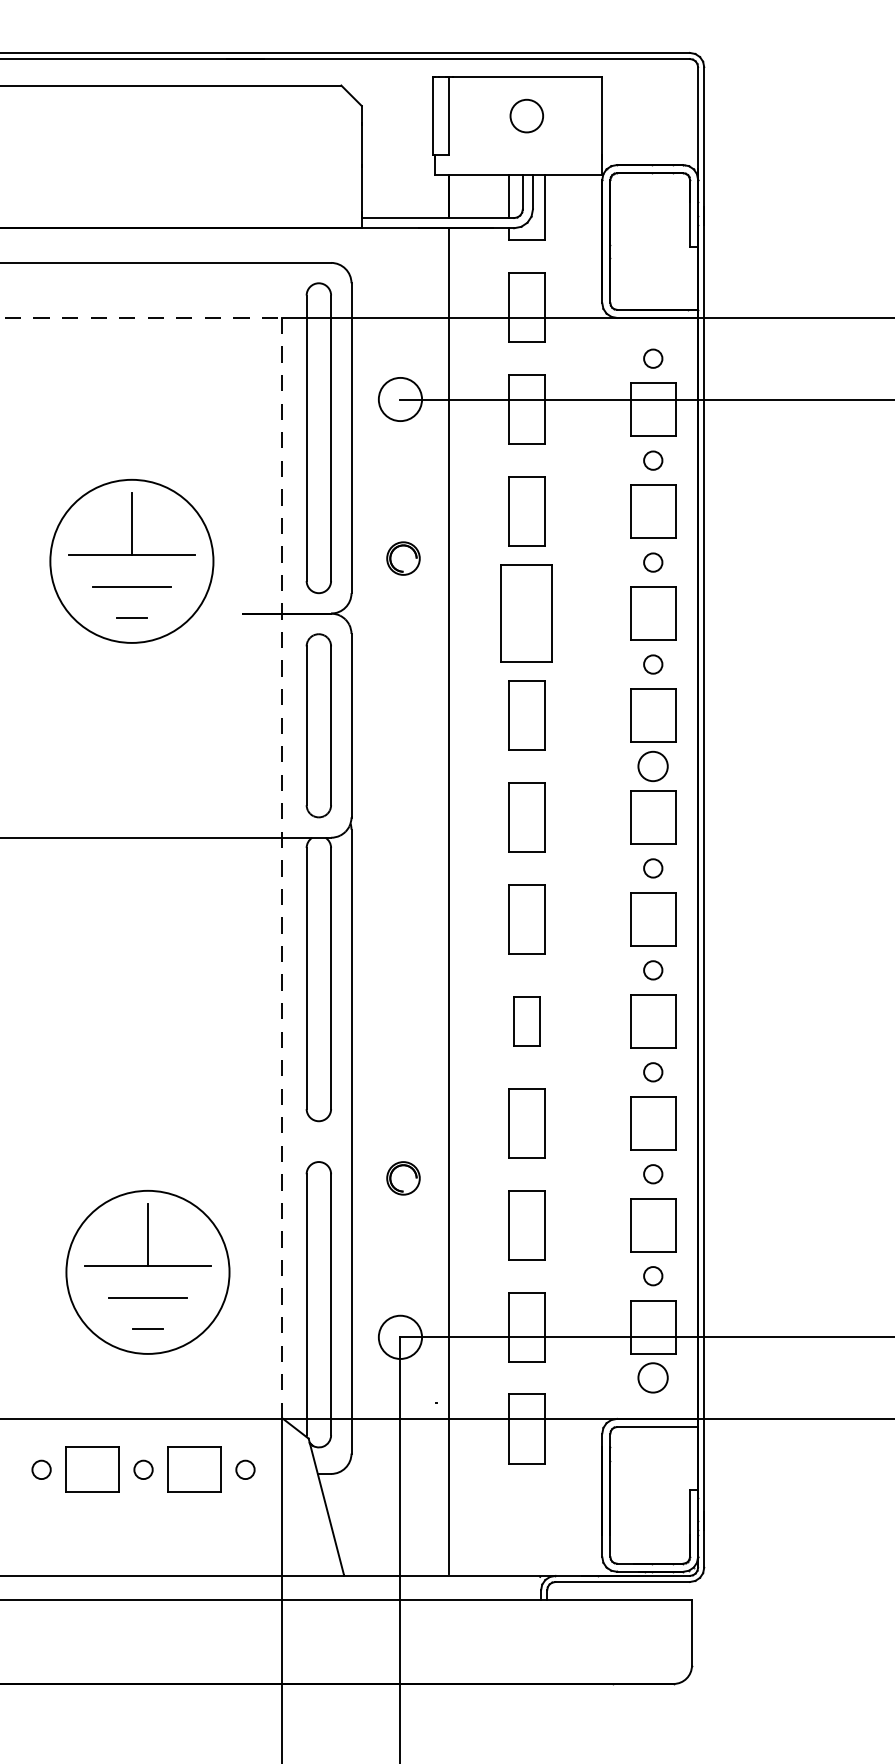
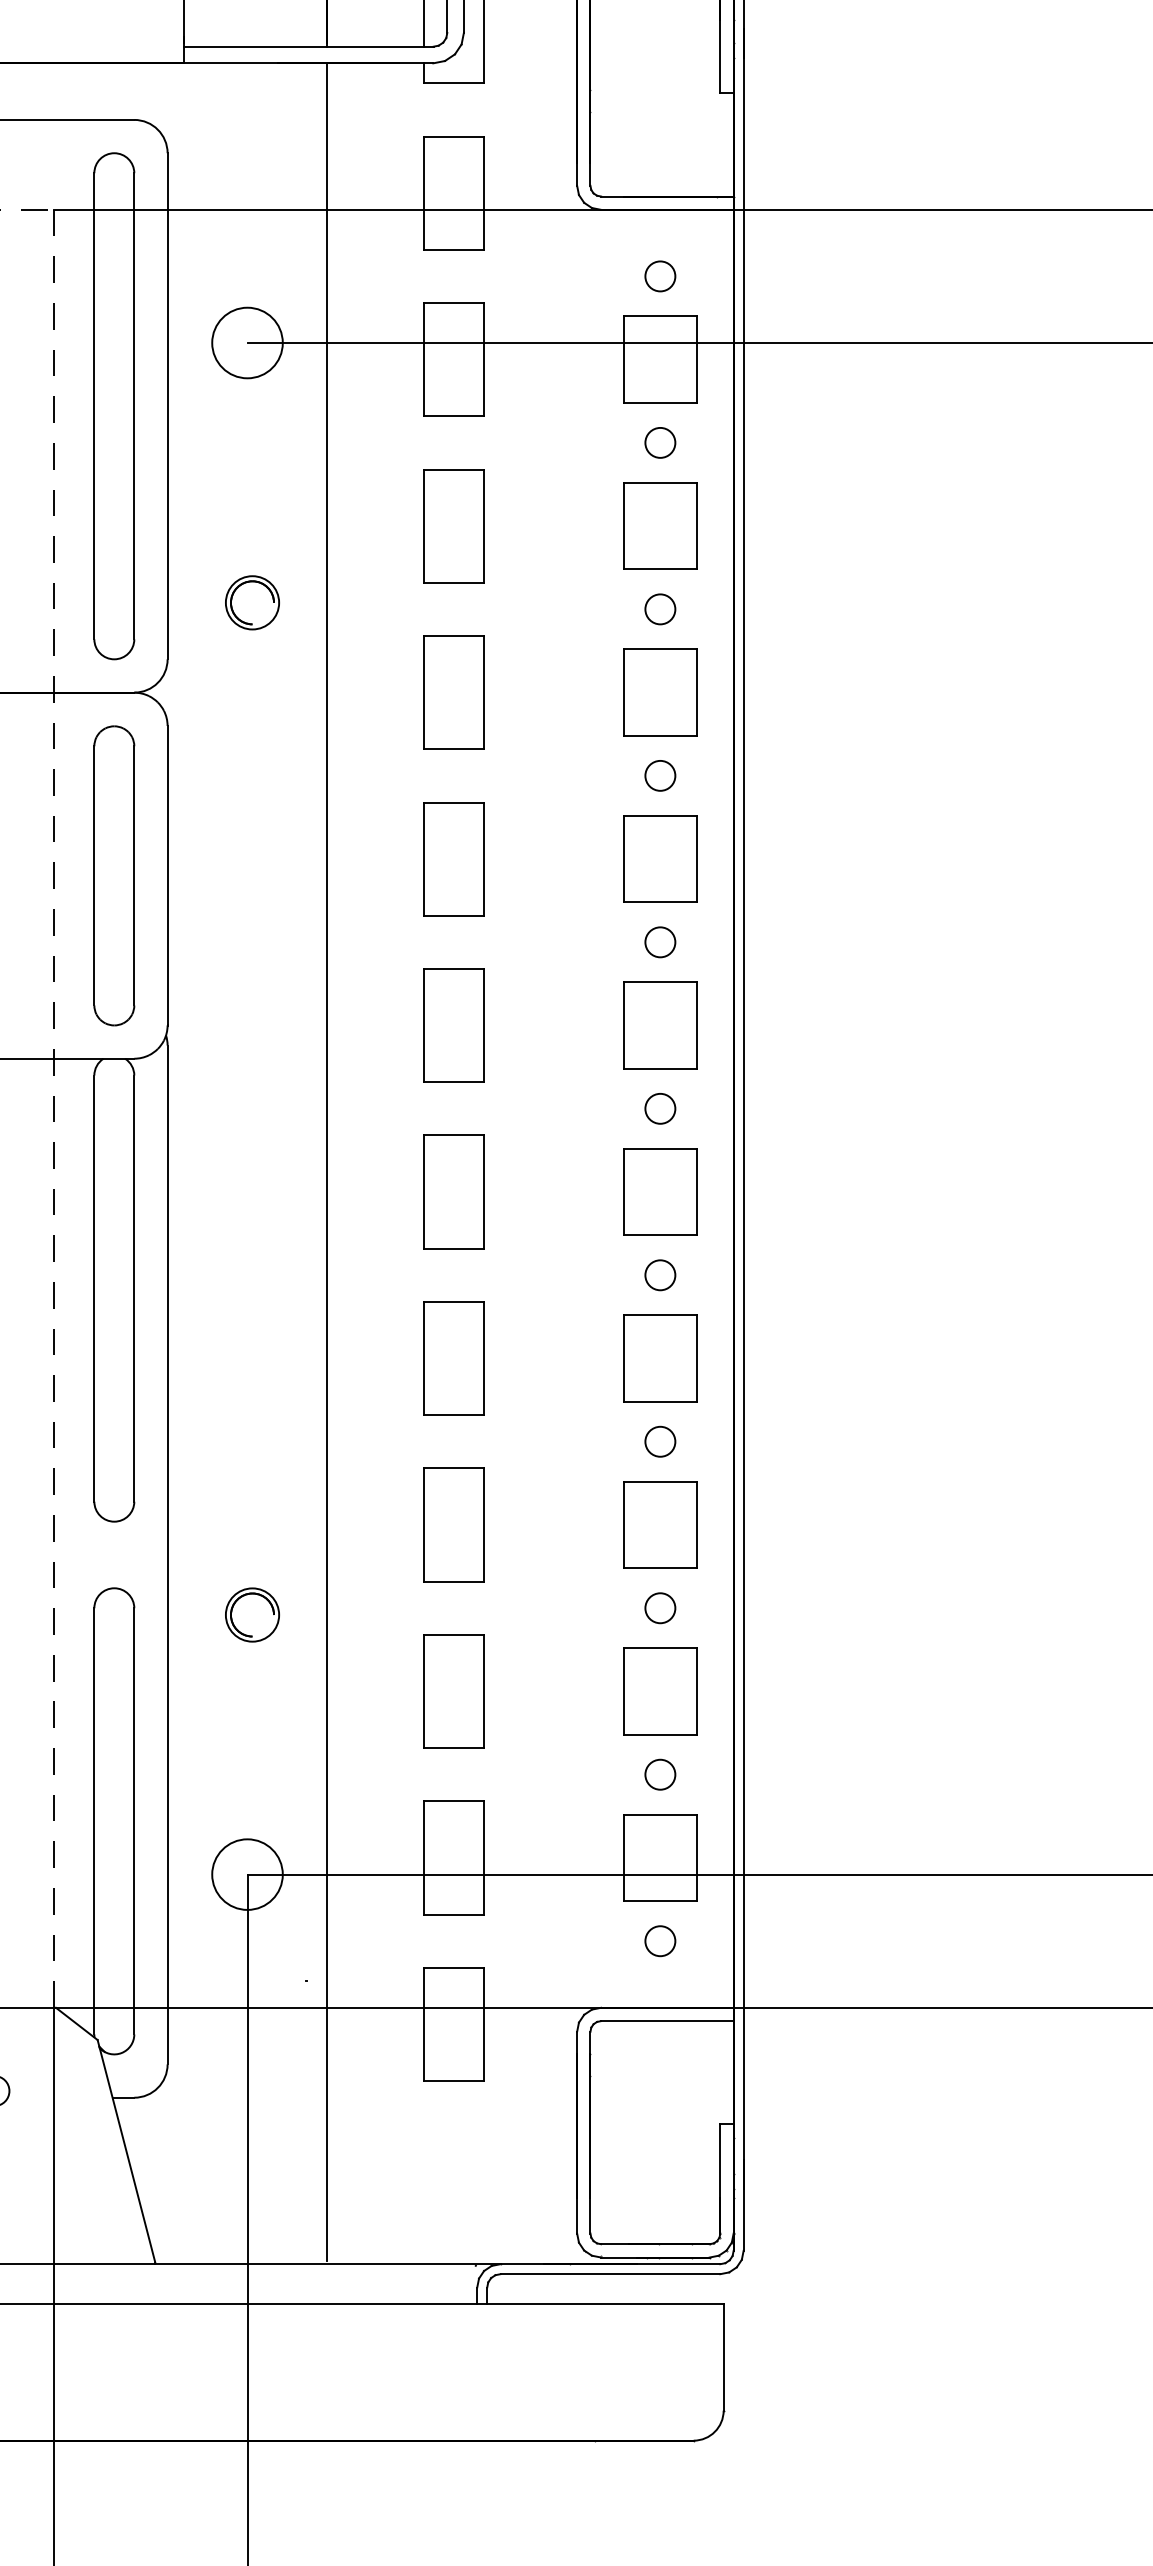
part: (526, 613) -> (453, 692), size x0.71
circle: (653, 766) -> (660, 942), size x0.62
part: (526, 1021) -> (453, 1358), size x1.43
circle: (653, 1378) -> (660, 1941), size x0.62

